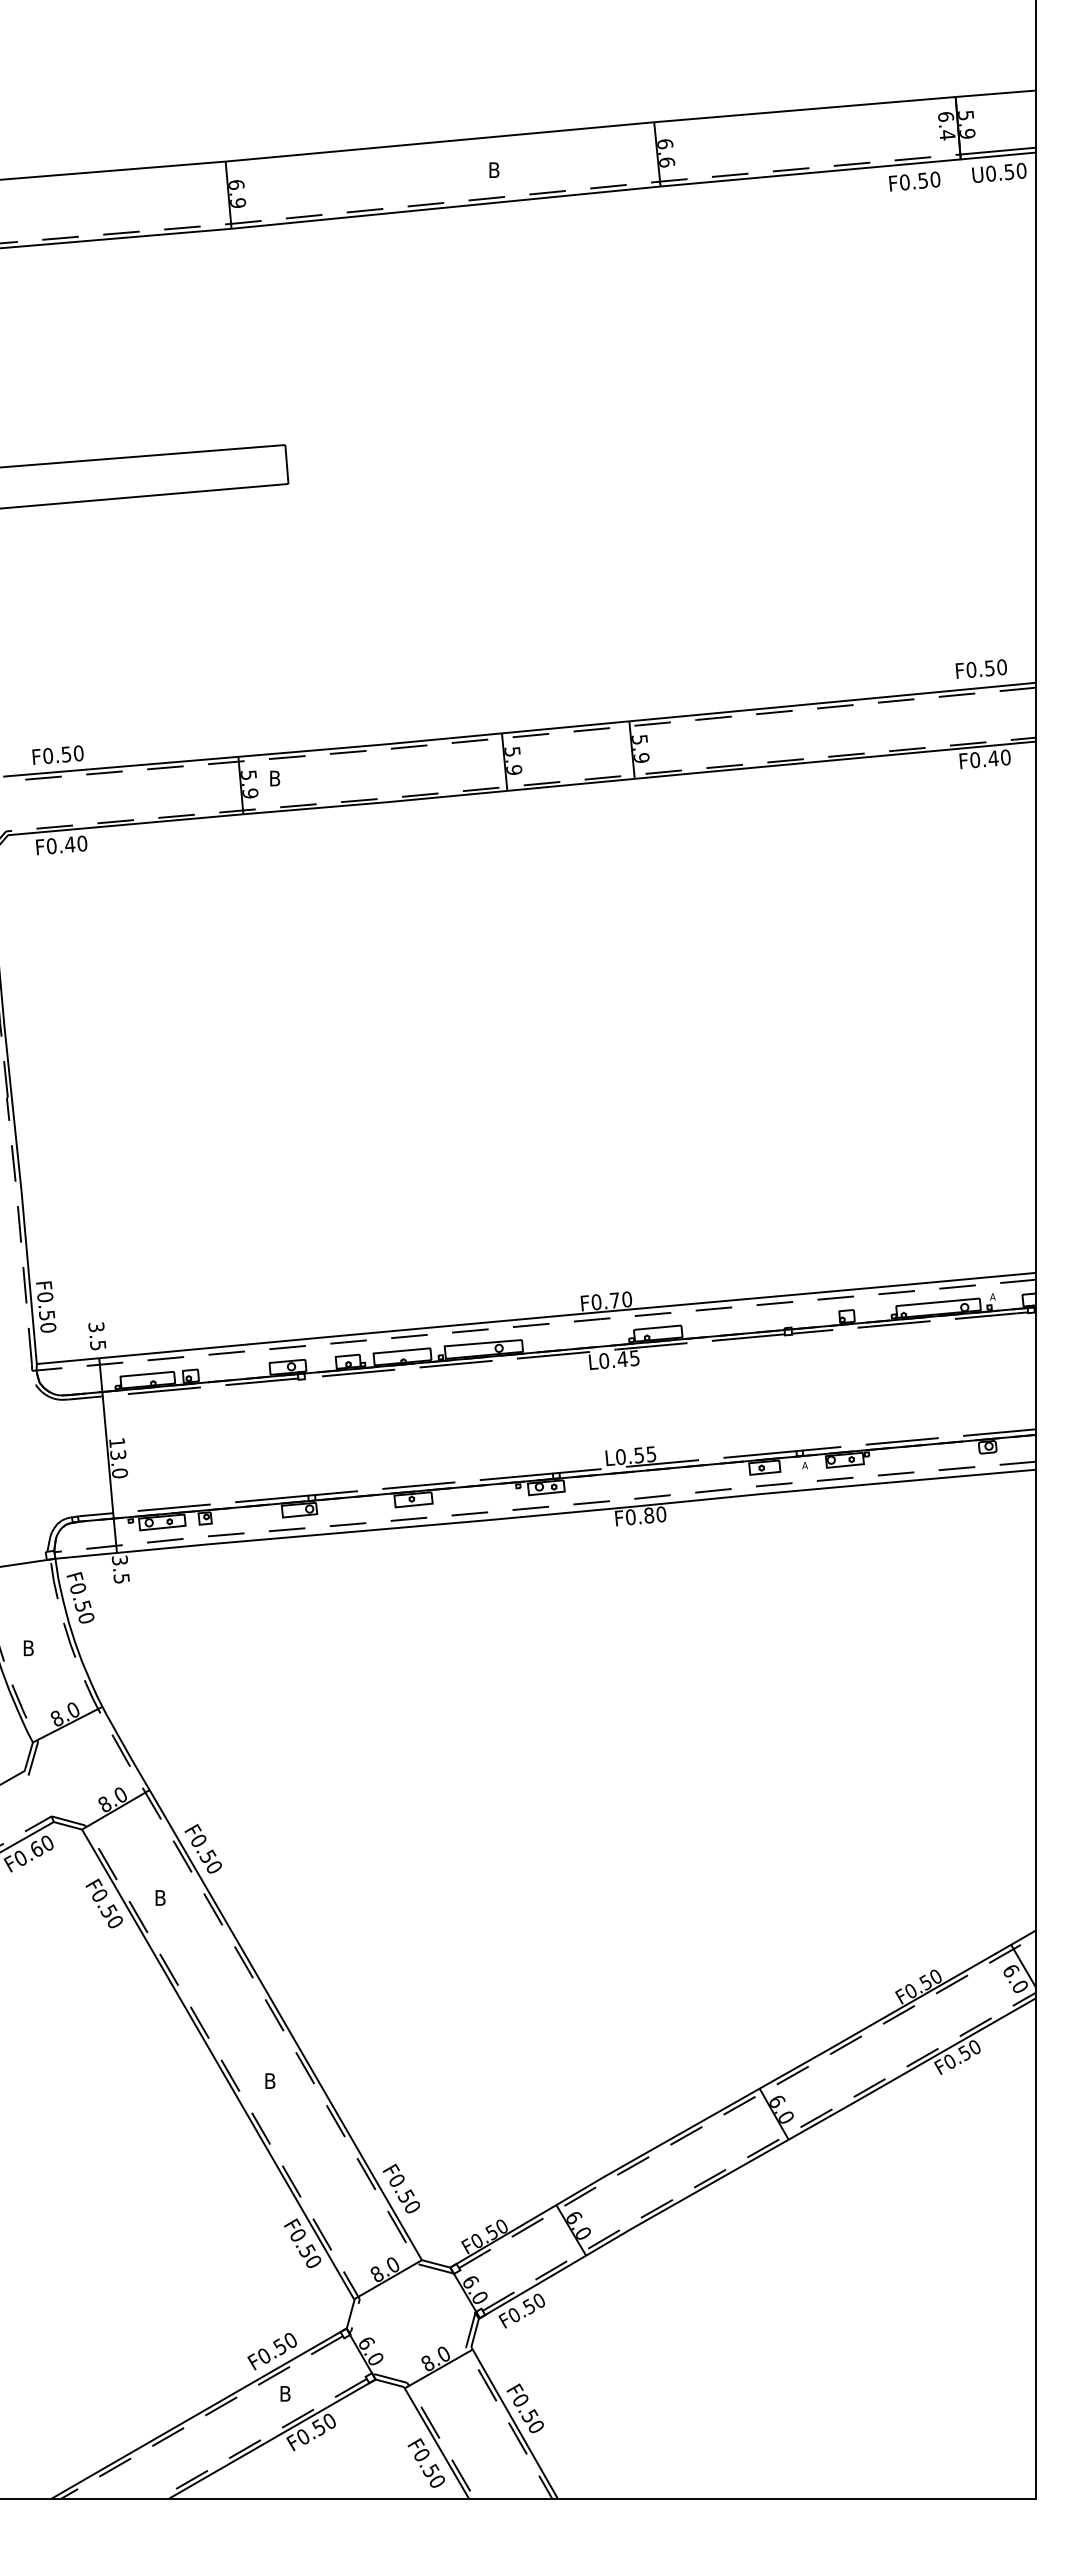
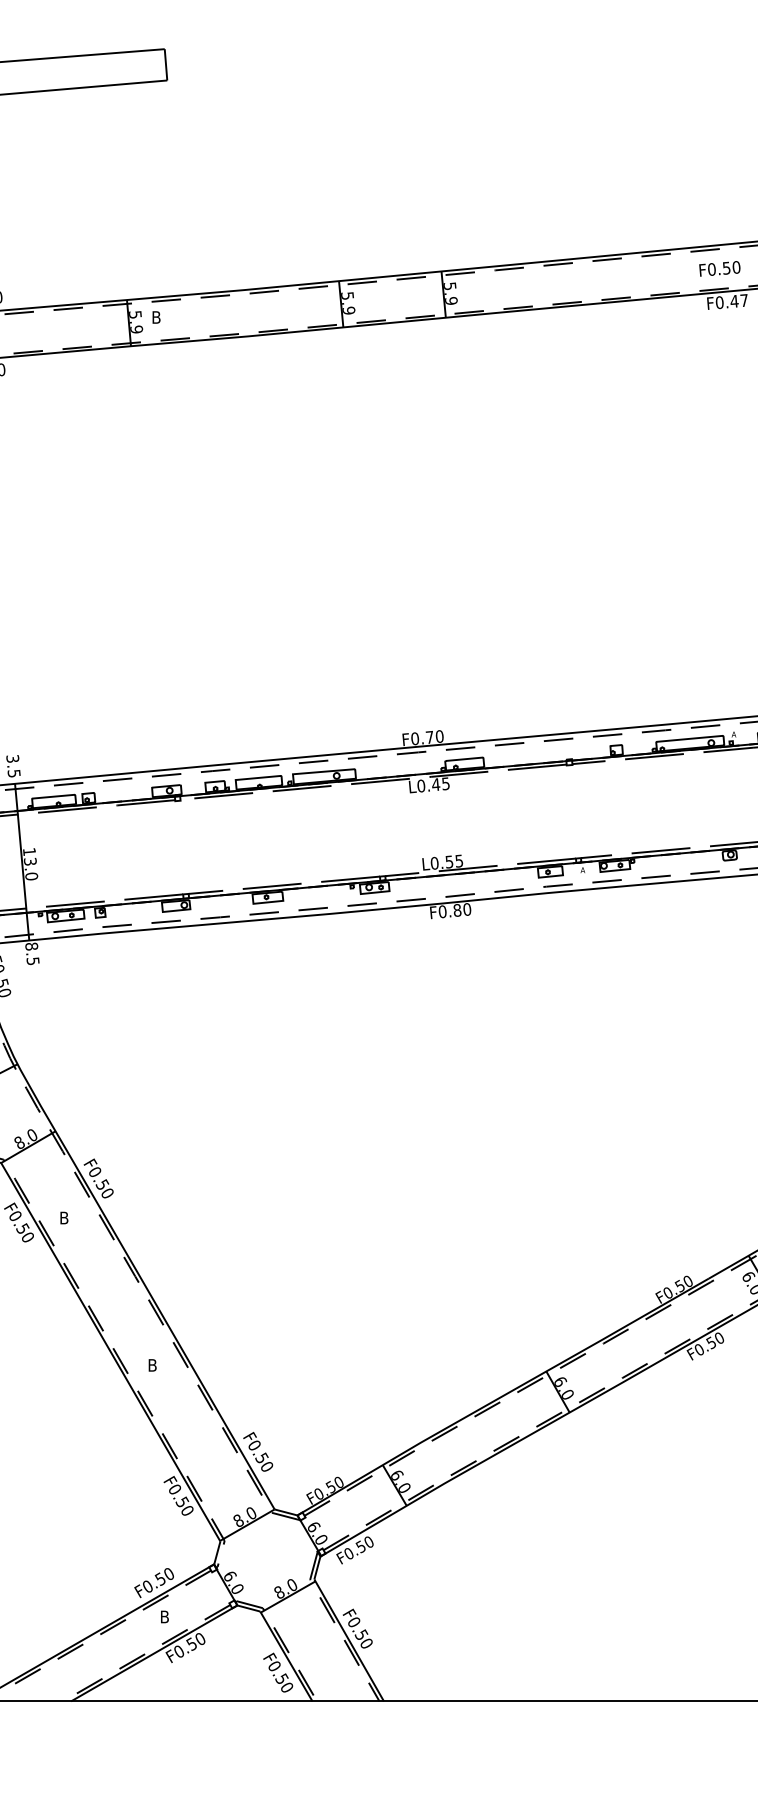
text: (980, 668) -> (719, 268), moved
text: (1005, 757) -> (744, 300), F0.40 -> F0.47
text: (119, 1560) -> (31, 946), 3.5 -> 8.5

